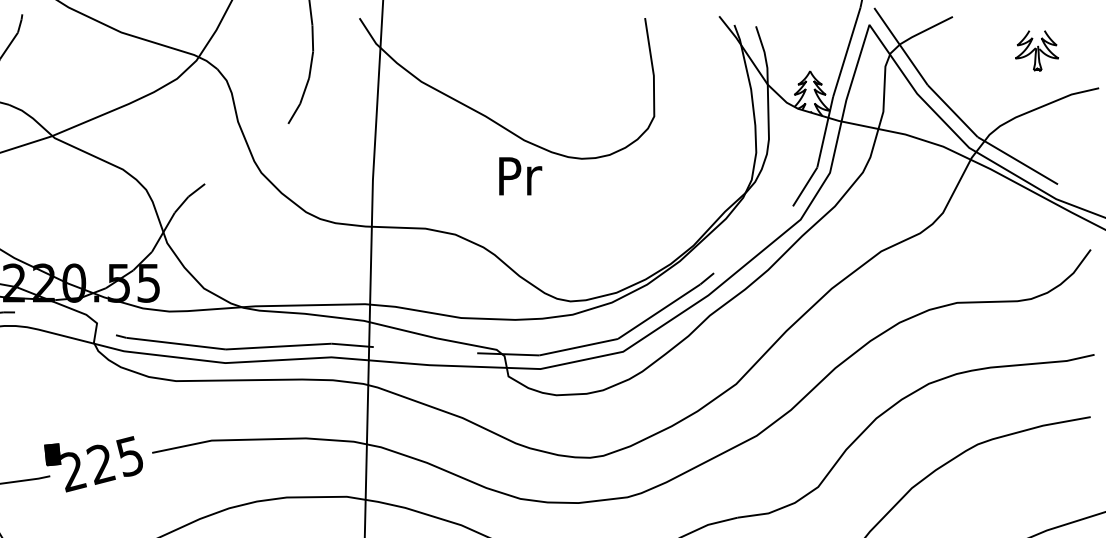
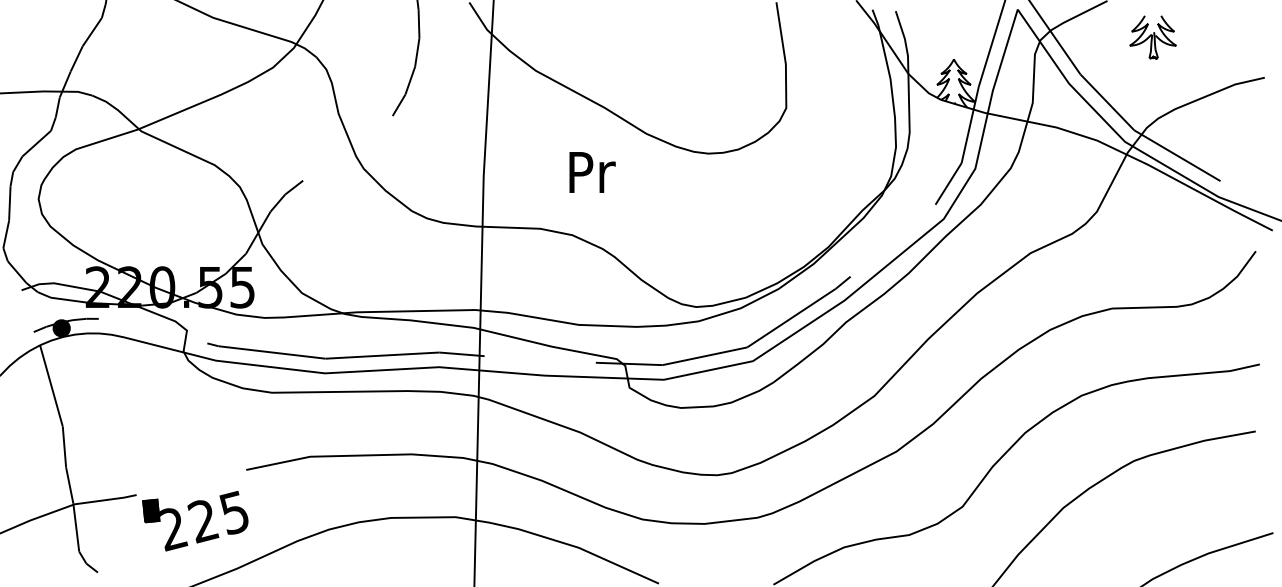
part: (1036, 50) -> (1152, 37), moved
text: (520, 176) -> (592, 172), moved
part: (100, 468) -> (202, 525), moved

